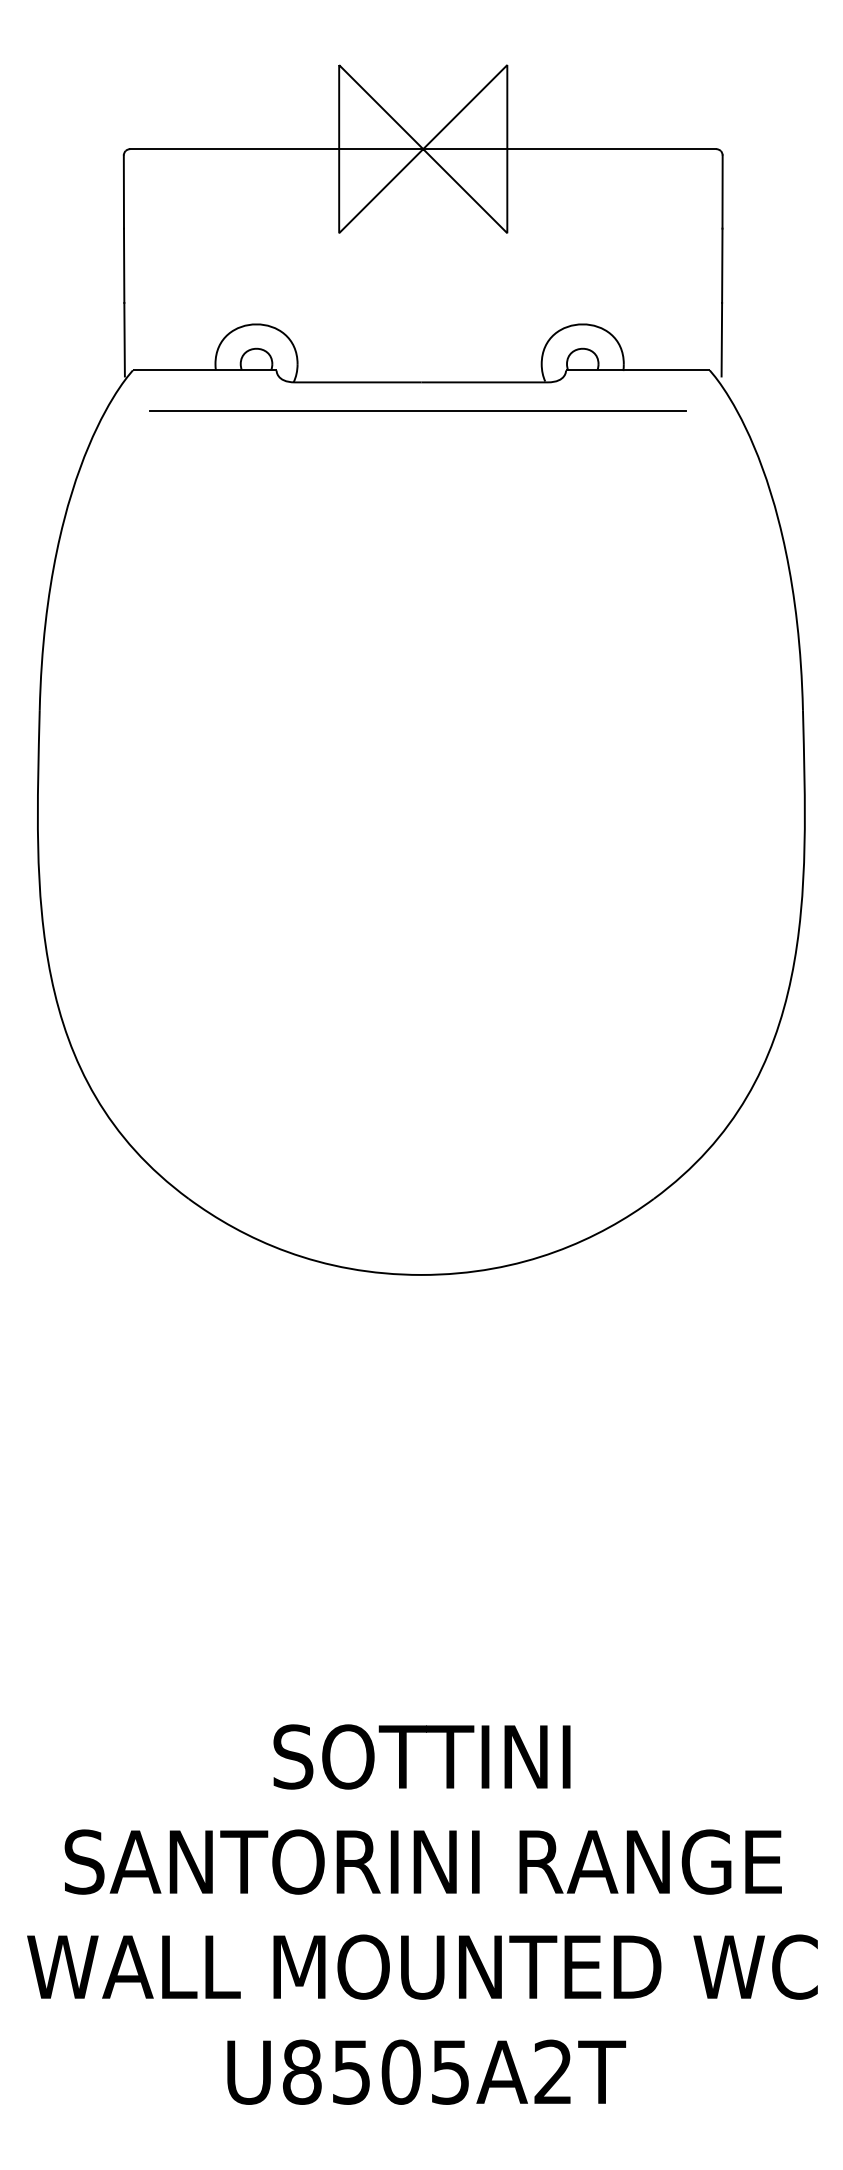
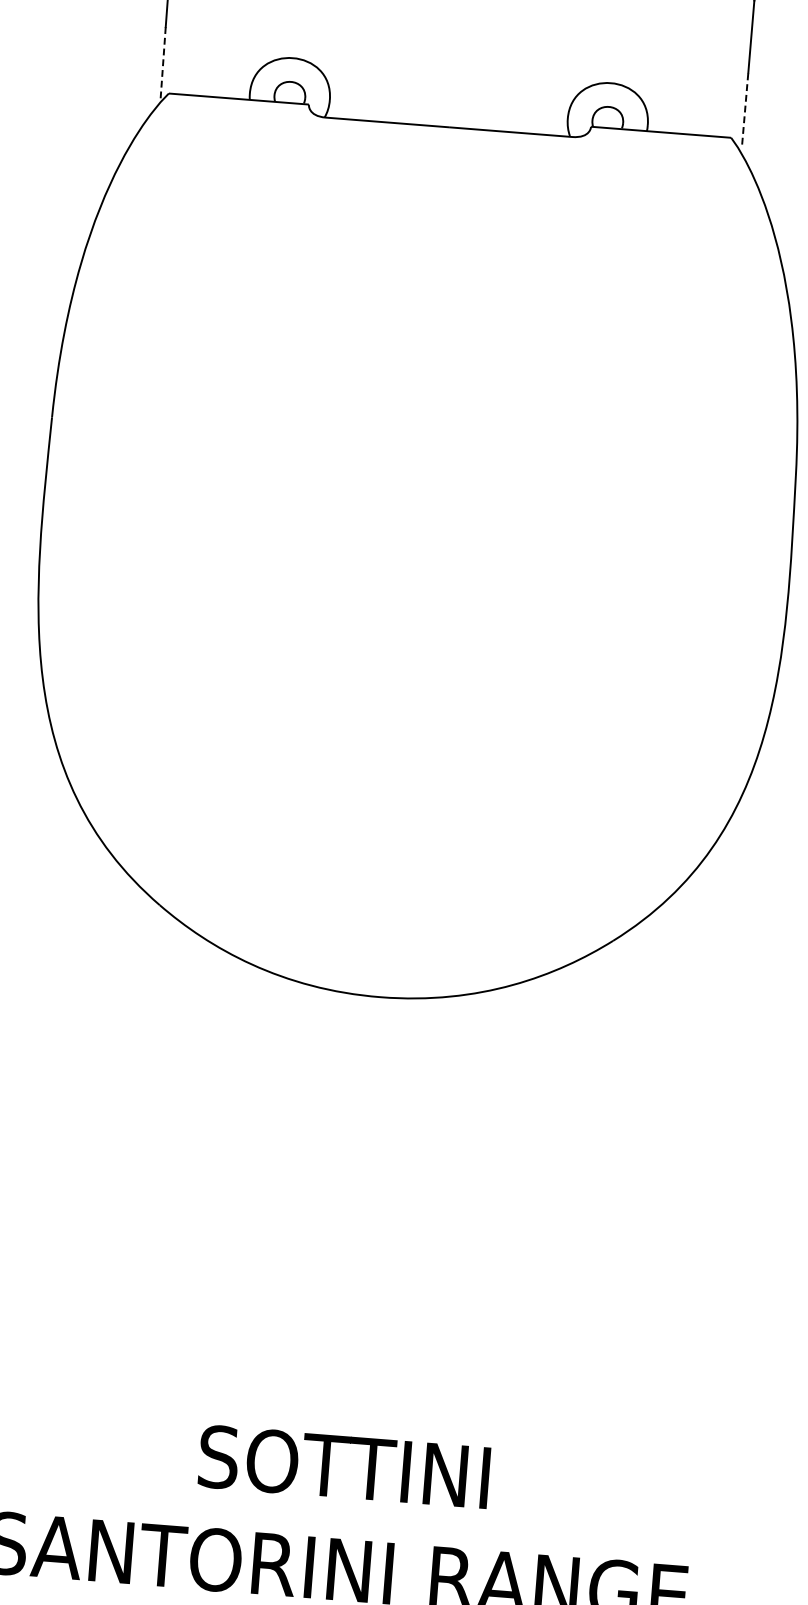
line: (124, 339) -> (163, 62), solid -> dashed
line: (721, 339) -> (744, 108), solid -> dashed
line: (417, 410) -> (443, 154), removed

